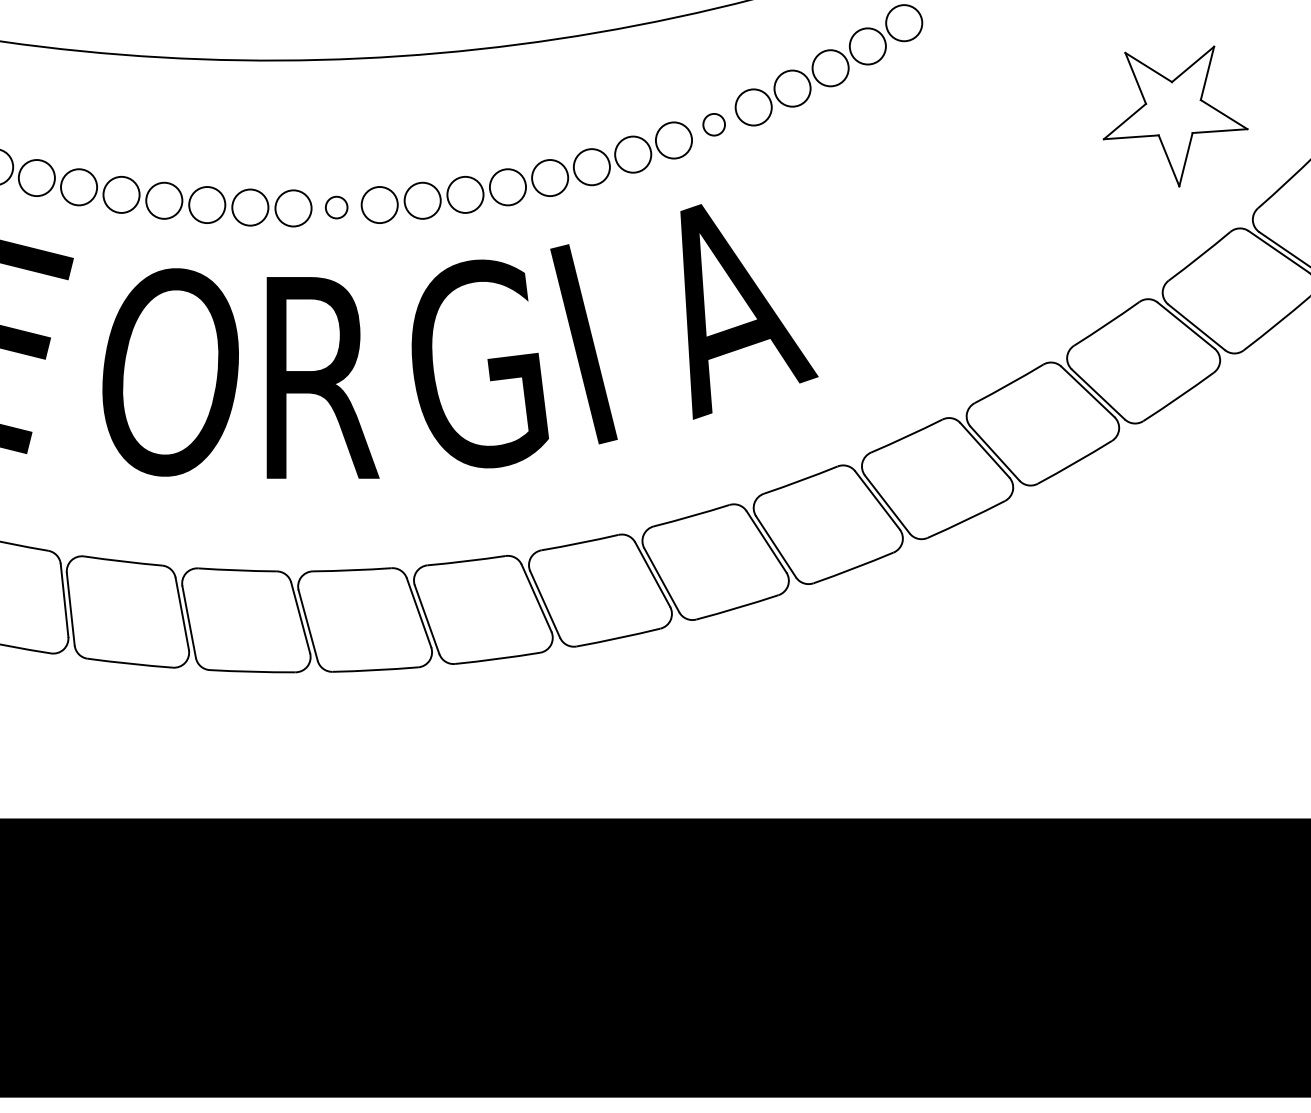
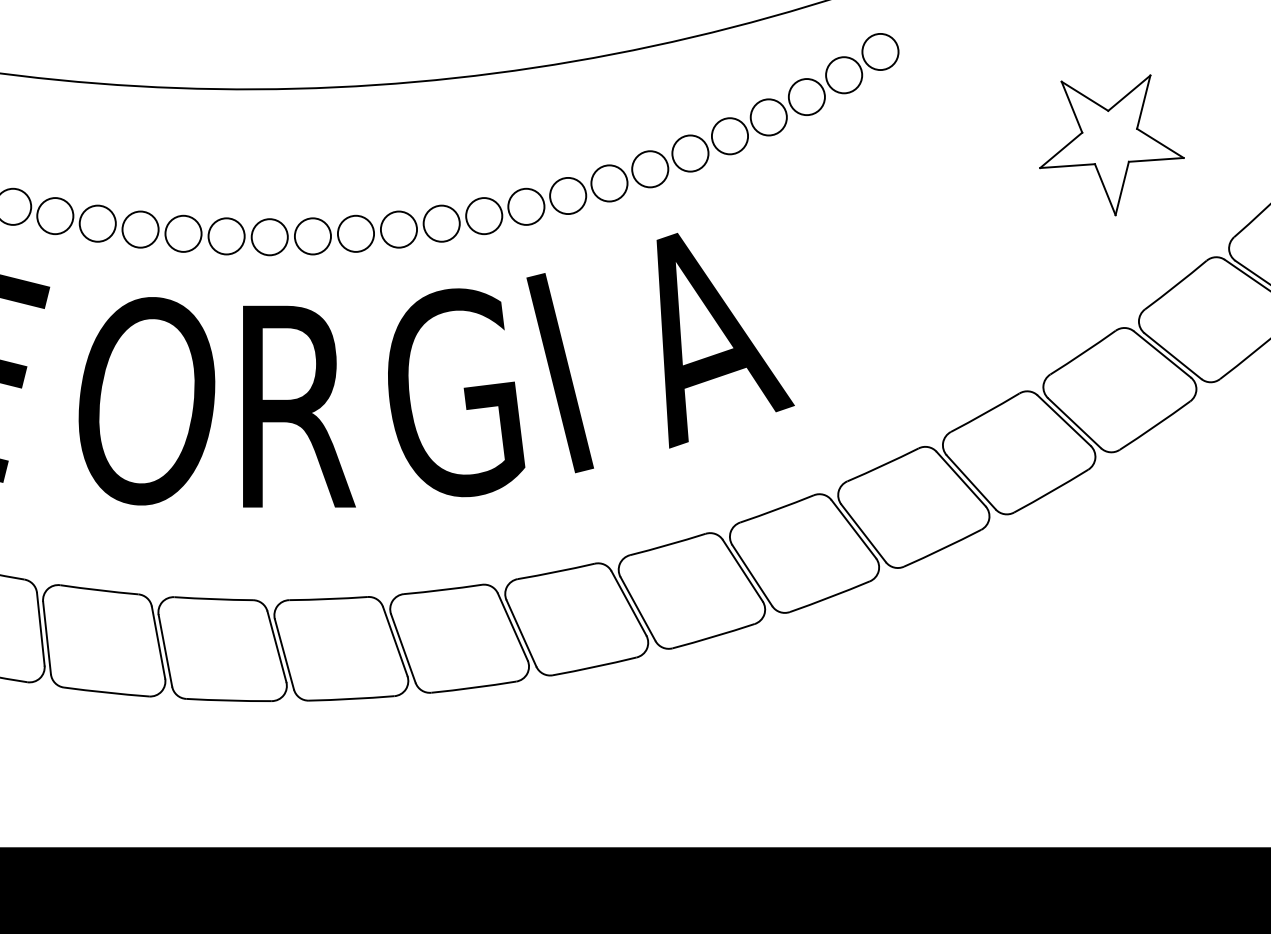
part: (1175, 116) -> (1111, 145), moved
circle: (714, 124) -> (690, 153), size x1.67
circle: (336, 207) -> (312, 236), size x1.67

